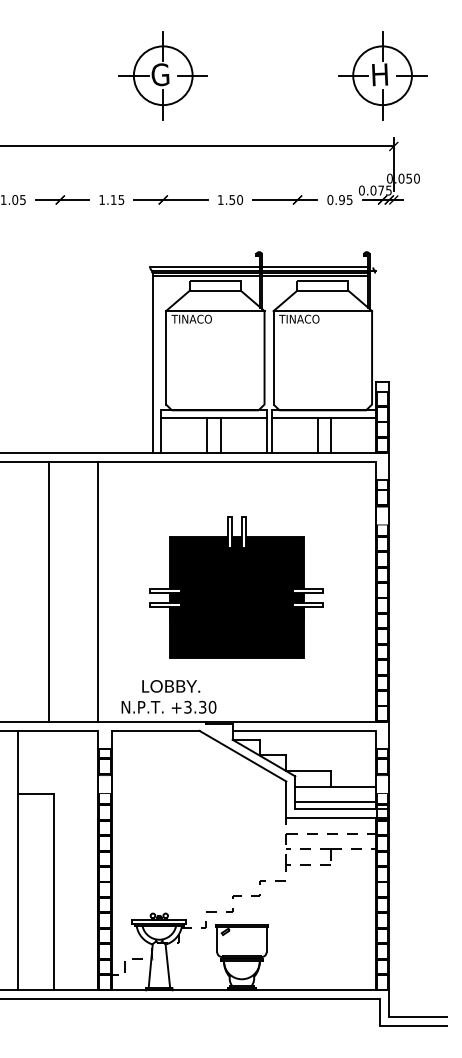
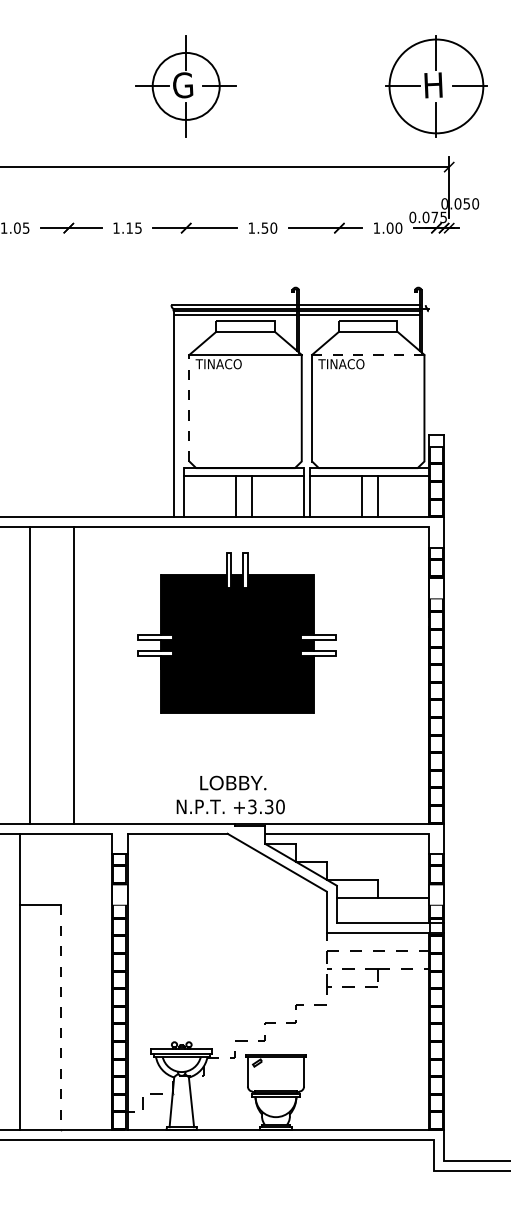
circle: (381, 74) -> (435, 85), size x1.4
text: (339, 199) -> (387, 227), 0.95 -> 1.00
line: (323, 310) -> (368, 354), solid -> dashed
line: (166, 357) -> (189, 407), solid -> dashed
part: (236, 586) -> (236, 632), moved
line: (49, 592) -> (30, 675), moved
line: (98, 592) -> (74, 675), moved
text: (168, 696) -> (230, 794), moved
line: (335, 802) -> (382, 915), removed
line: (53, 892) -> (61, 1018), solid -> dashed

